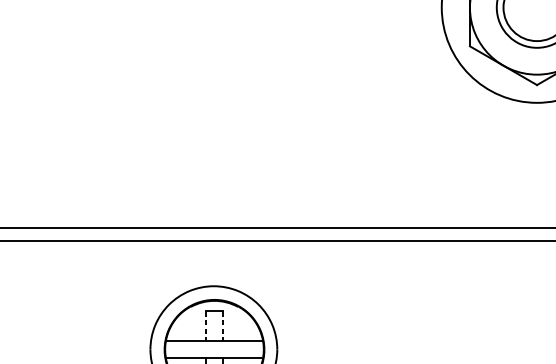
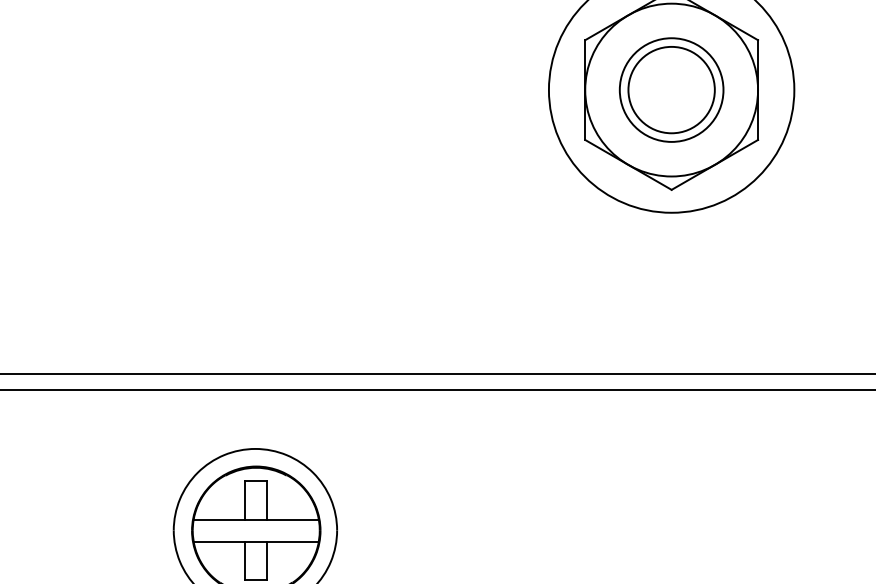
line: (205, 326) -> (244, 500), dashed -> solid
line: (223, 326) -> (267, 500), dashed -> solid

